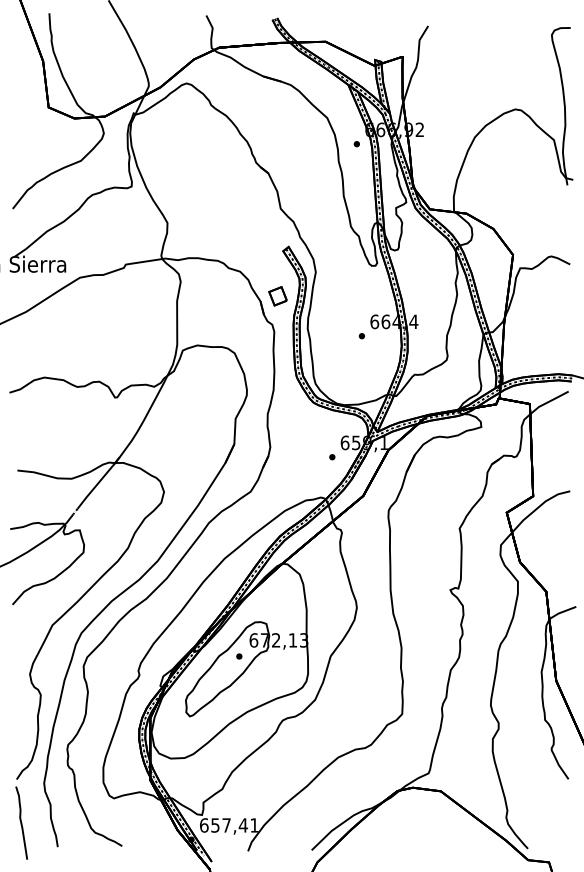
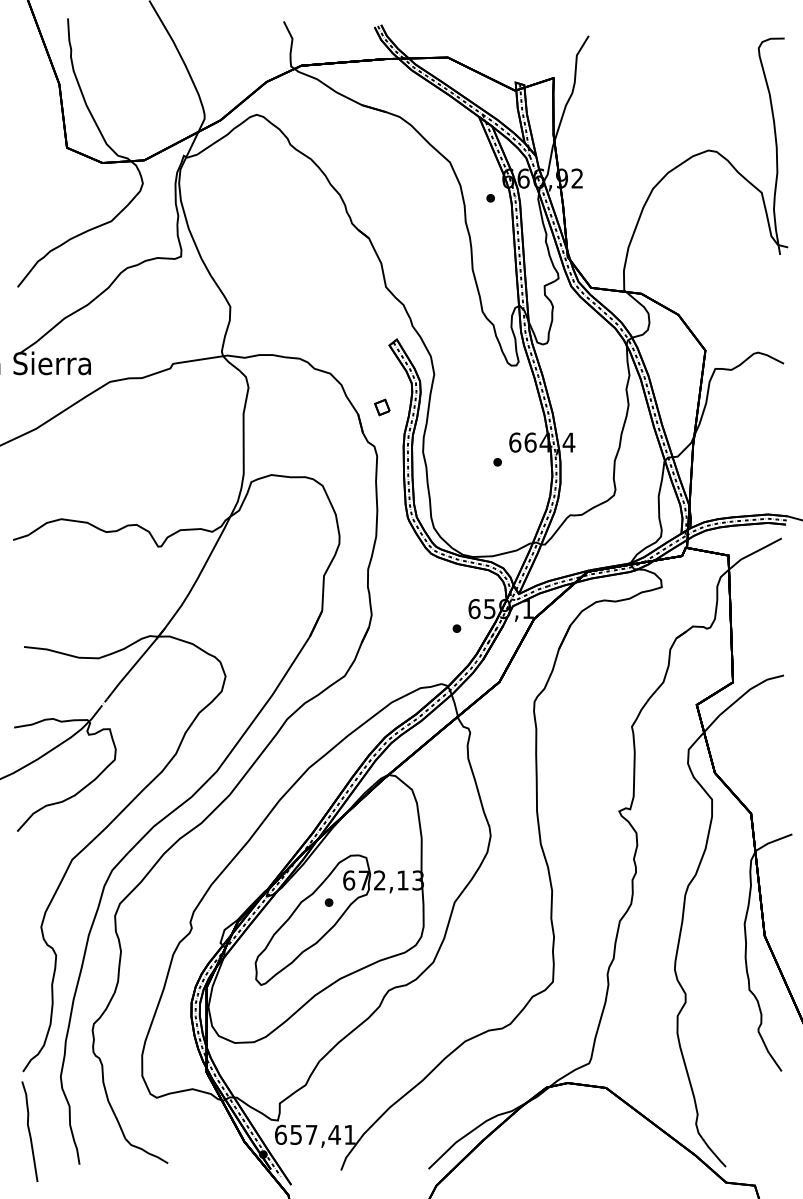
part: (278, 296) -> (382, 407), size x0.6

